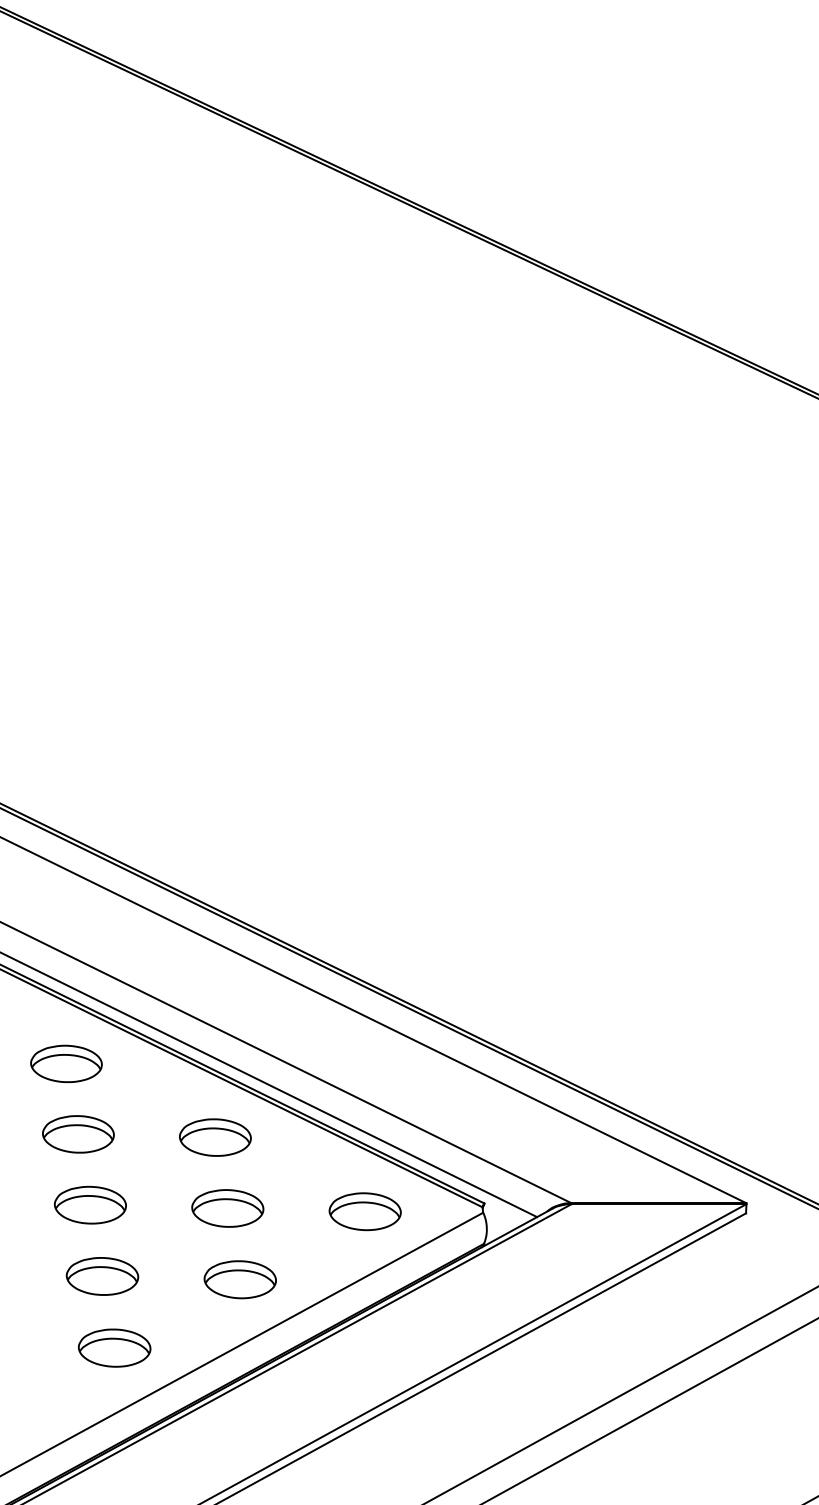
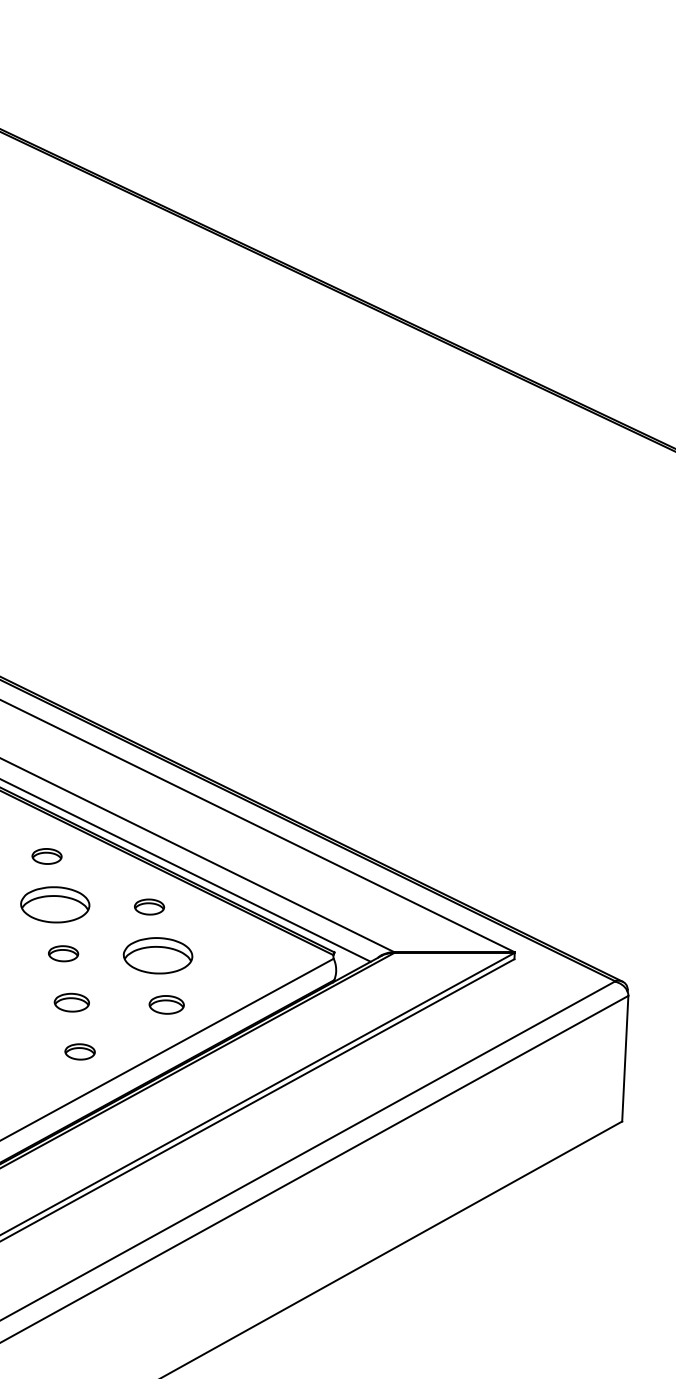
part: (65, 1064) -> (46, 856), size x0.6
part: (78, 1133) -> (55, 904), size x1.4
part: (215, 1136) -> (149, 906), size x0.6
part: (90, 1205) -> (63, 953), size x0.6
part: (227, 1207) -> (157, 955), size x1.4
part: (365, 1210) -> (252, 957), removed
part: (101, 1276) -> (71, 1002), size x0.7
part: (240, 1279) -> (166, 1004), size x0.7
part: (113, 1347) -> (79, 1051), size x0.6

